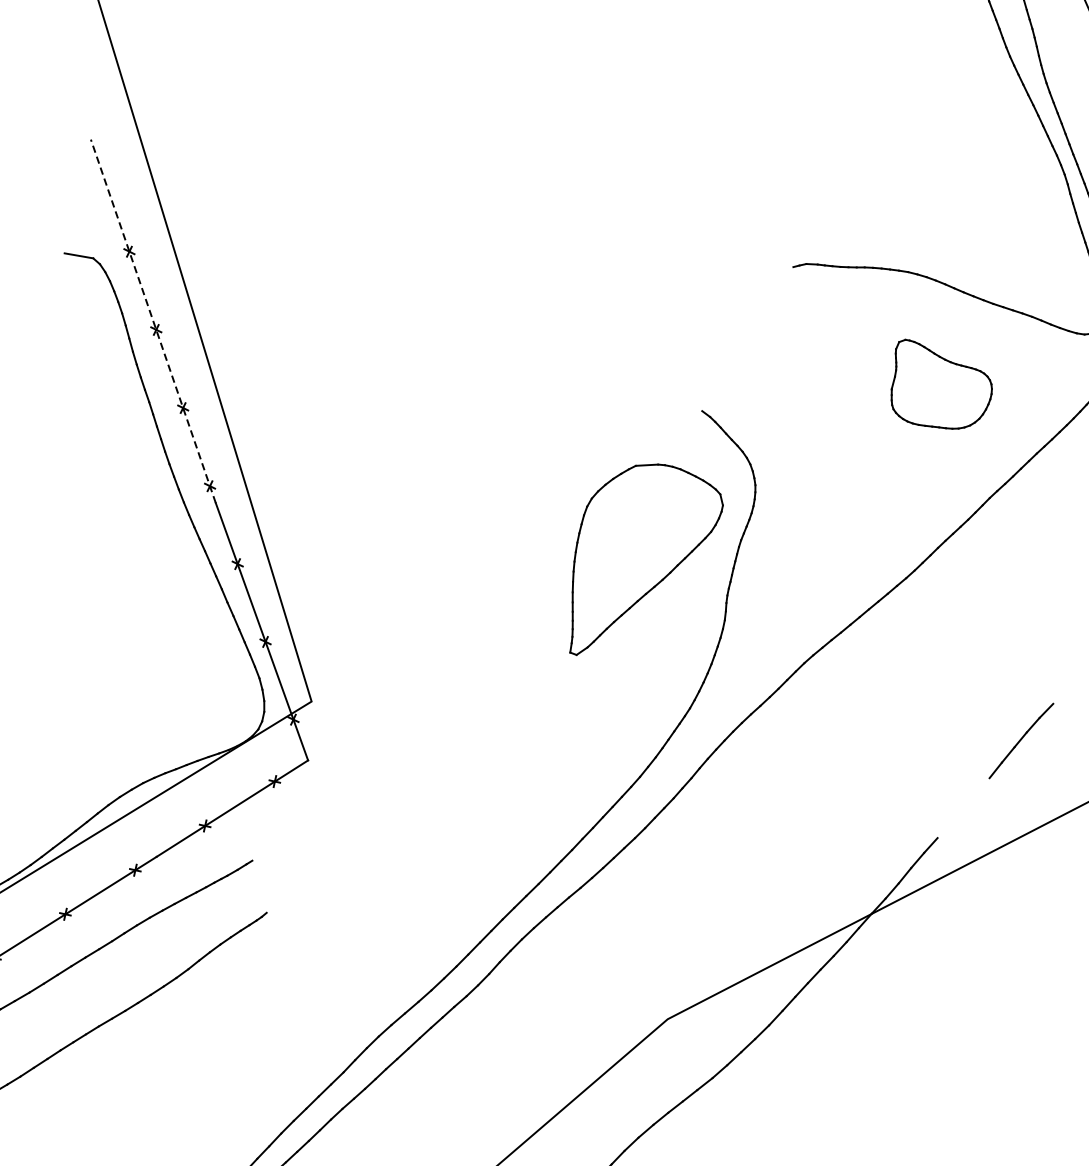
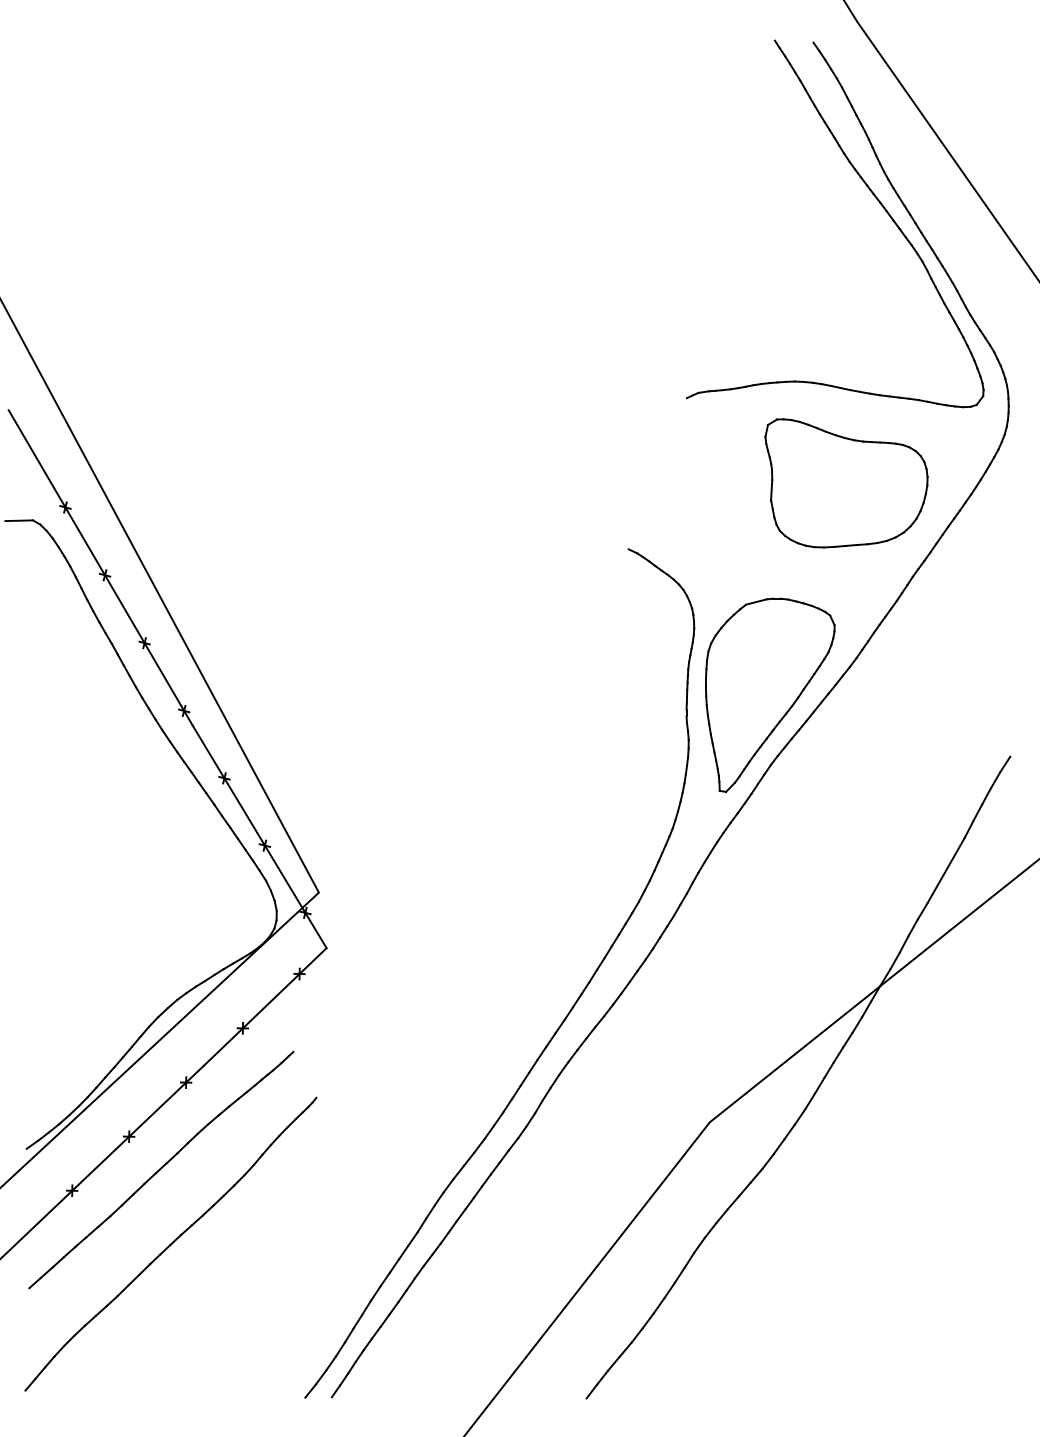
line: (153, 320) -> (100, 567), dashed -> solid
part: (940, 388) -> (846, 483), size x1.67
part: (642, 563) -> (770, 694), moved
line: (962, 807) -> (945, 870), added

